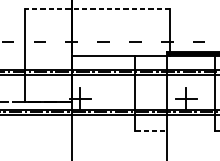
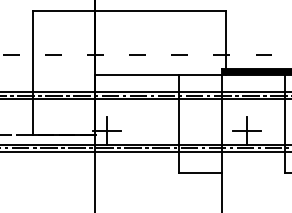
line: (97, 8) -> (129, 11), dashed -> solid
line: (151, 130) -> (201, 172), dashed -> solid

